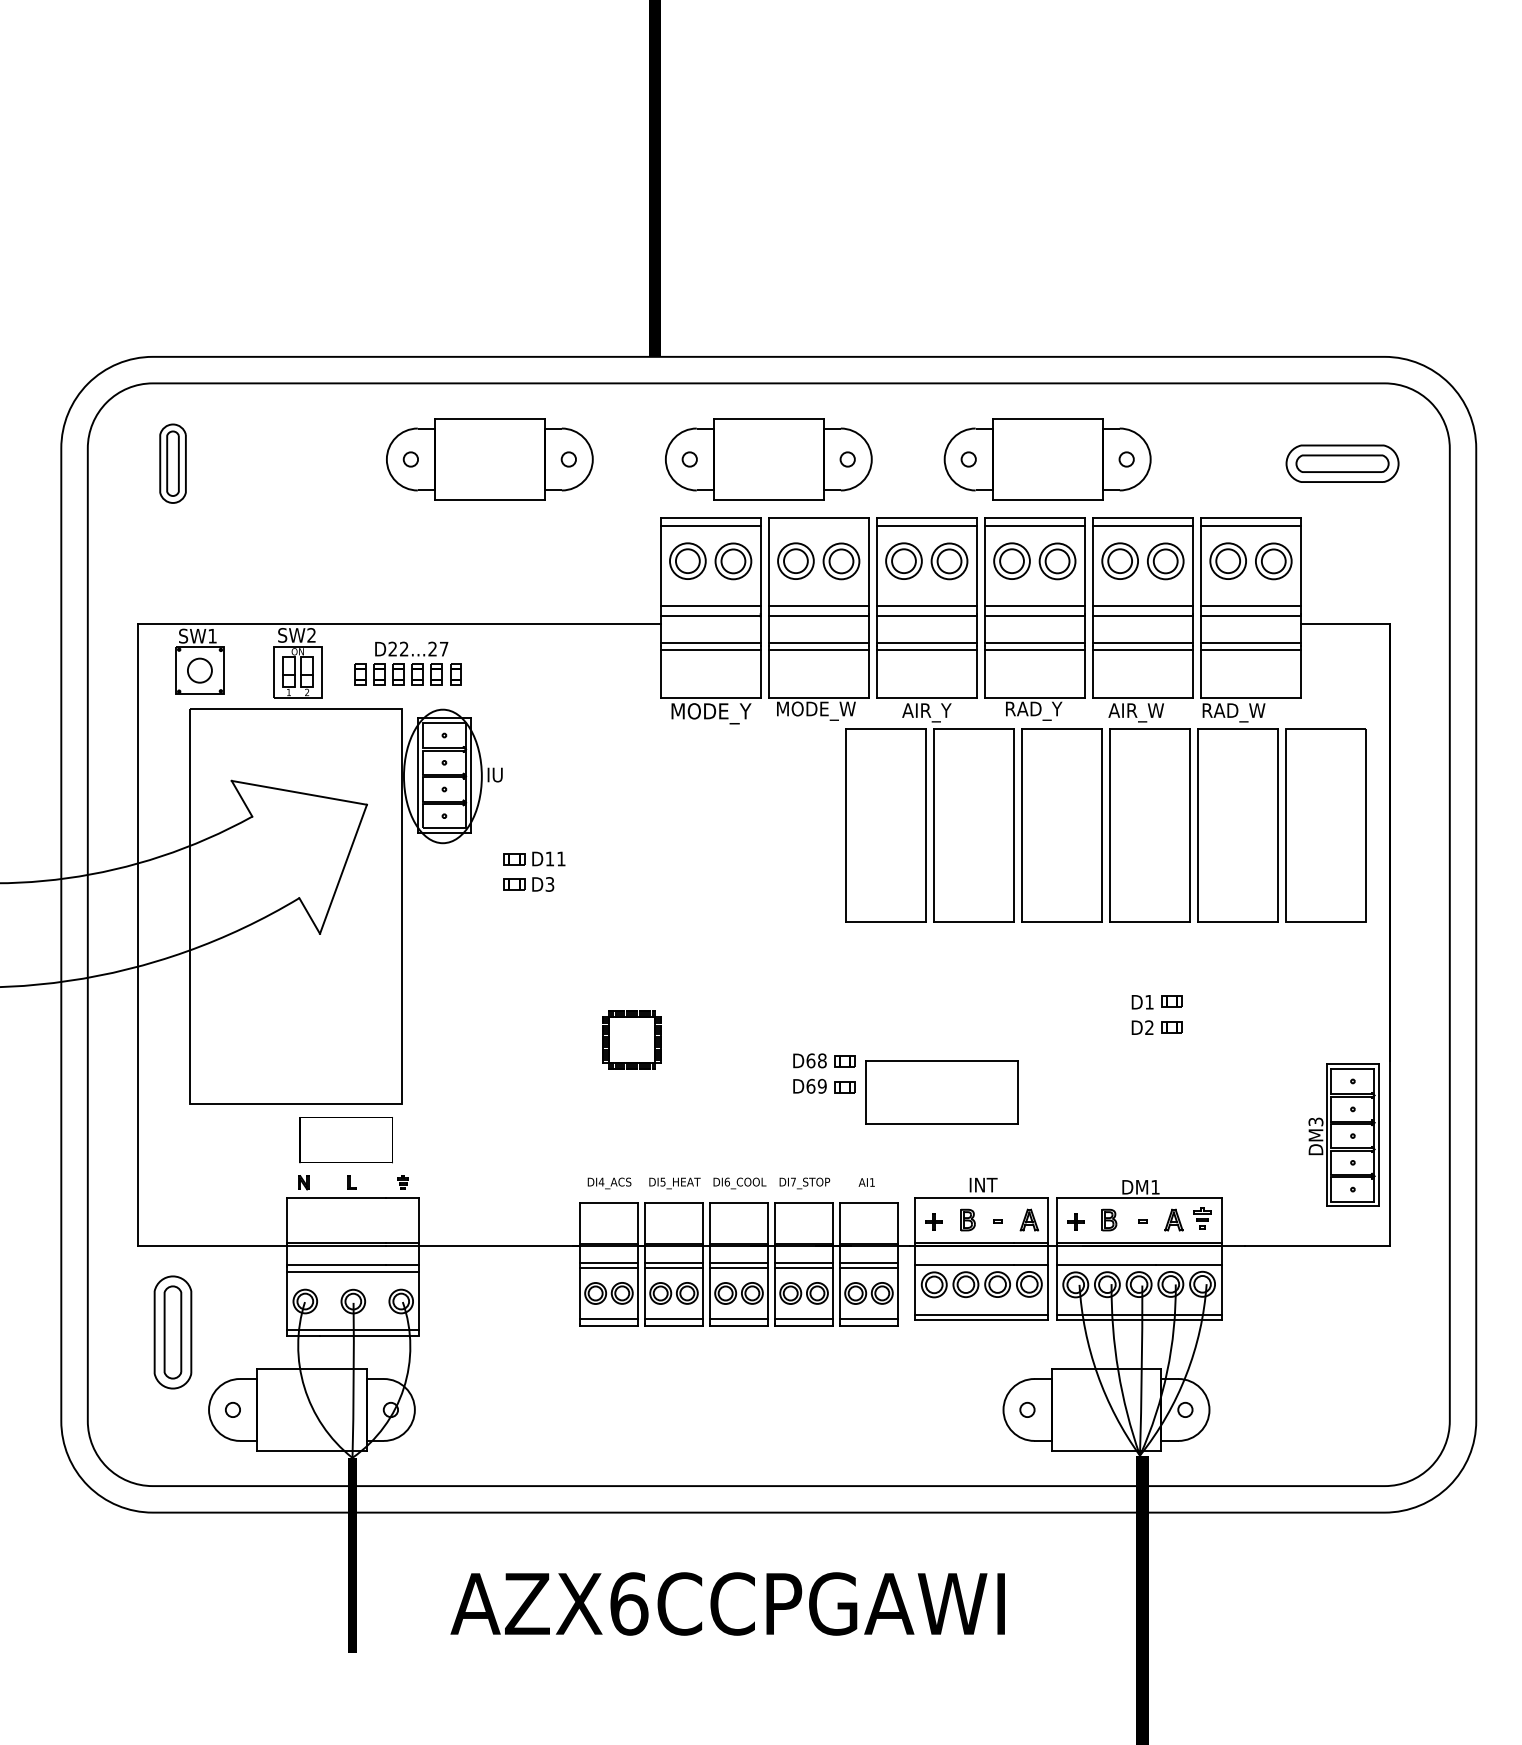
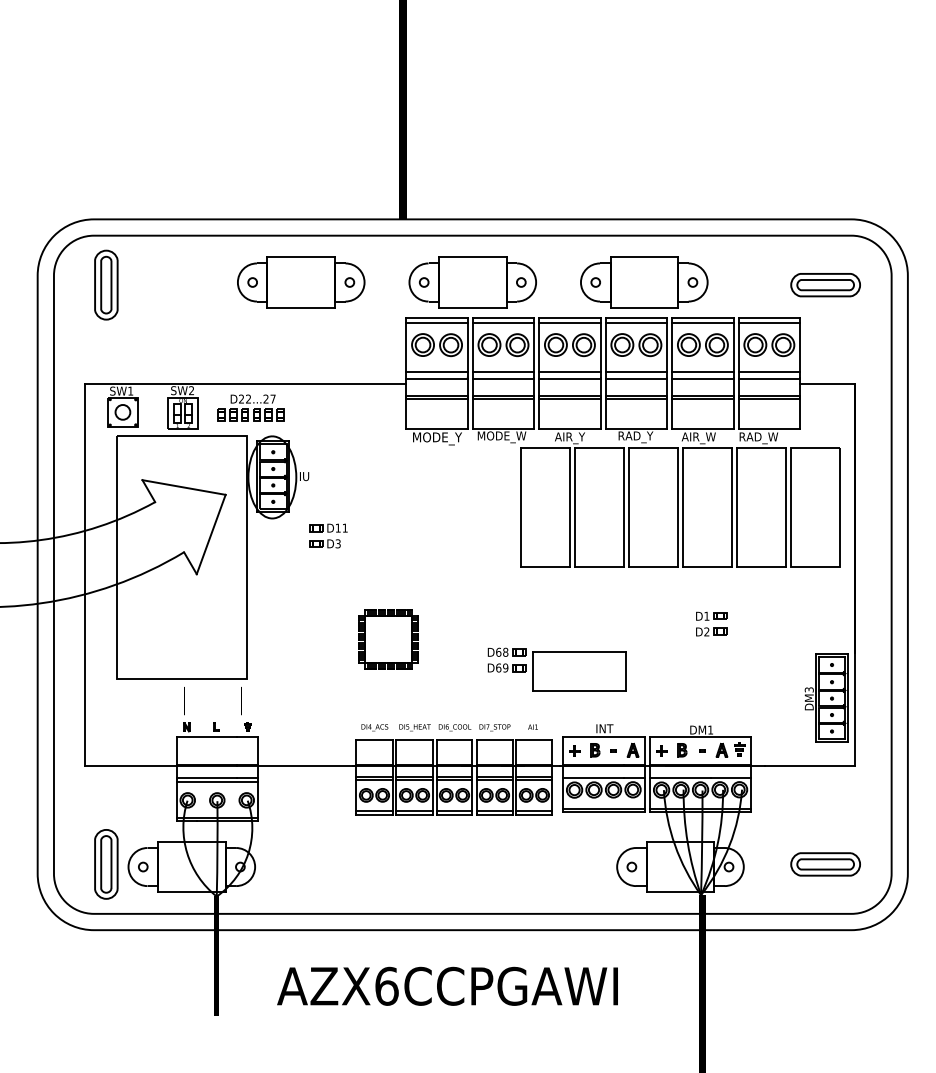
part: (173, 462) -> (106, 284), size x1.43
line: (818, 526) -> (503, 323), added
part: (631, 1039) -> (388, 639), size x1.67
part: (173, 1332) -> (106, 864), moved
part: (1342, 1405) -> (825, 864), added

